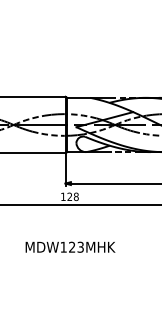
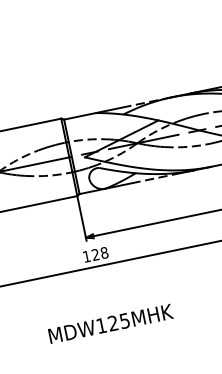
text: (80, 246) -> (124, 319), MDW123MHK -> MDW125MHK

